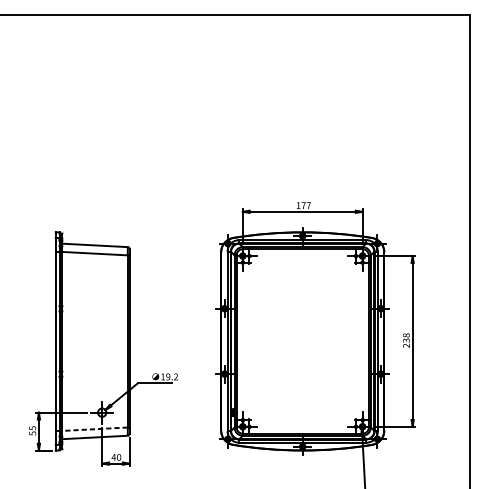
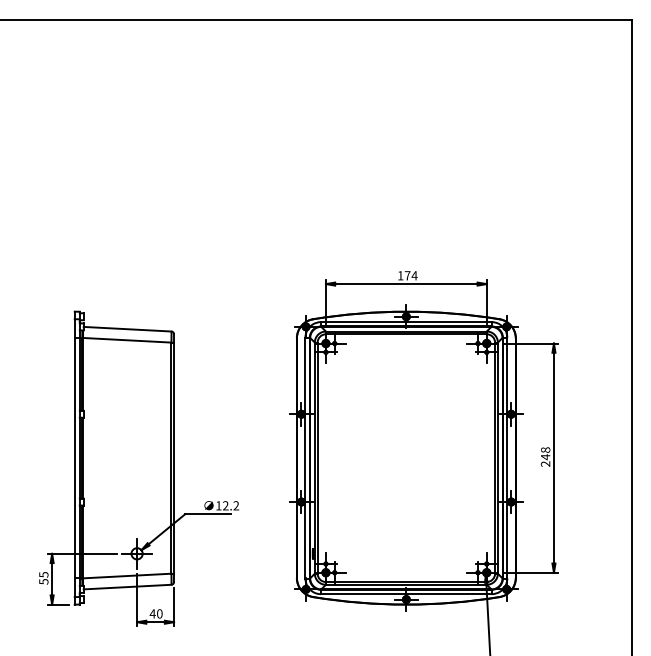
text: (308, 205) -> (414, 275), 177 -> 174
text: (406, 340) -> (545, 457), 238 -> 248
text: (168, 376) -> (225, 505), 19.2 -> 12.2
line: (94, 429) -> (126, 576), dashed -> solid

